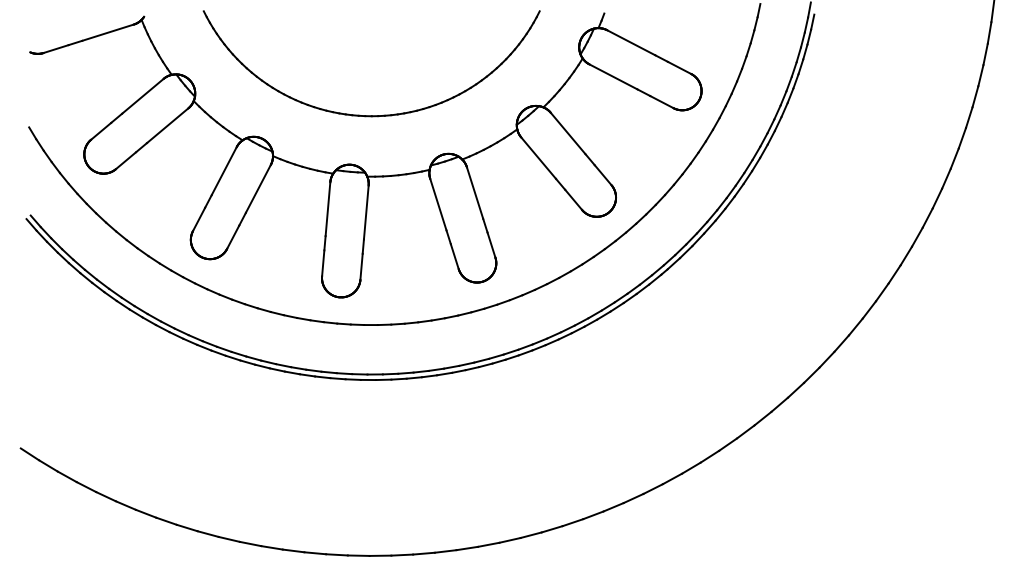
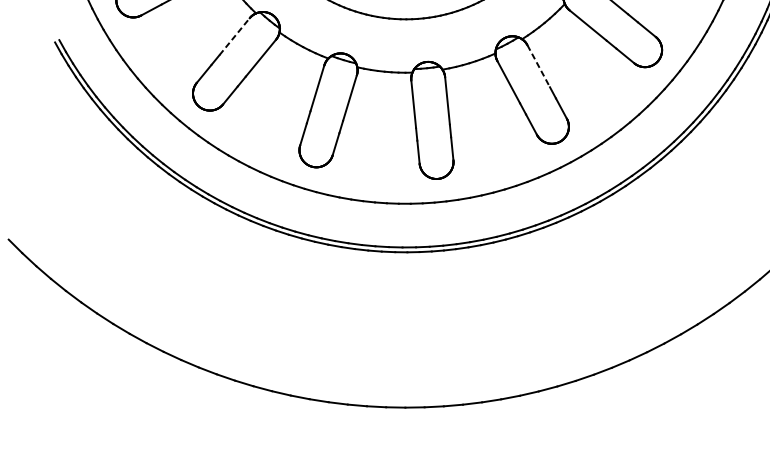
line: (568, 133) -> (539, 66), solid -> dashed
line: (224, 170) -> (234, 36), solid -> dashed

